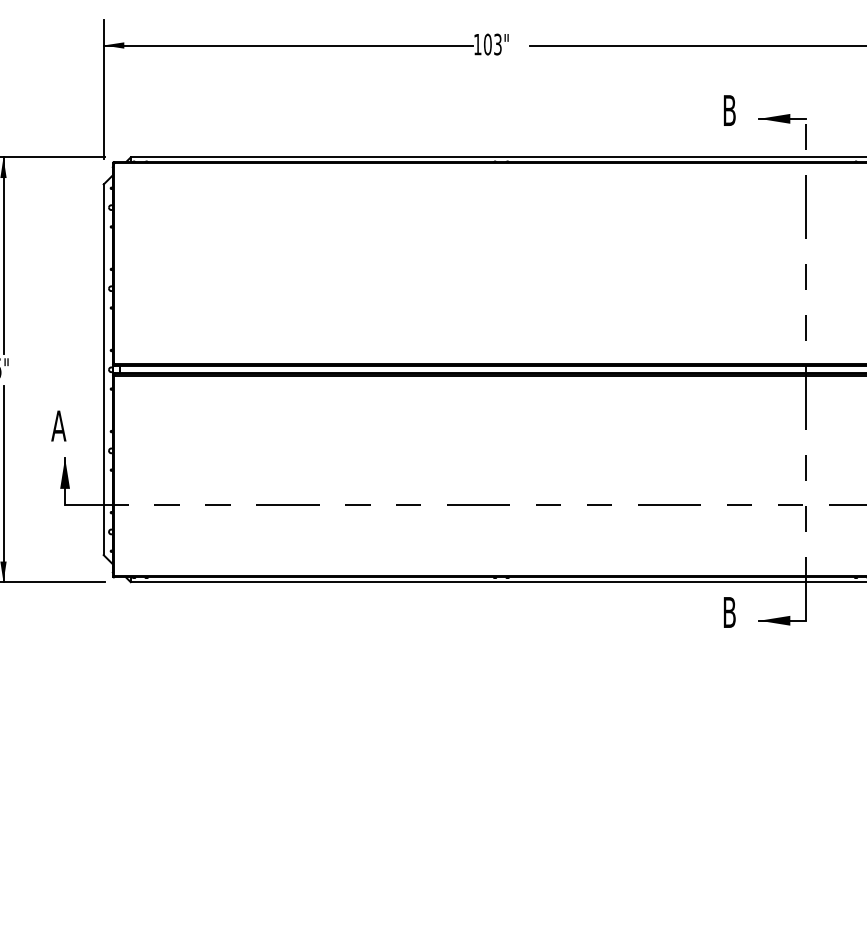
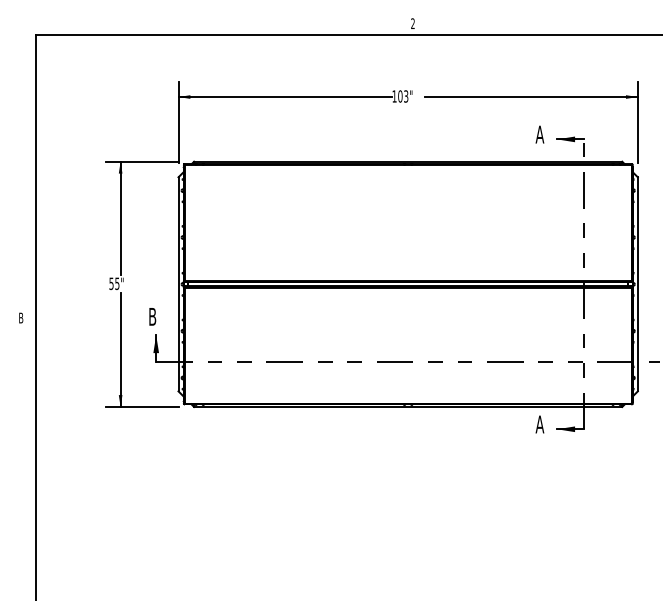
text: (728, 110) -> (539, 134), B -> A
text: (58, 425) -> (152, 316), A -> B
text: (728, 612) -> (539, 424), B -> A

